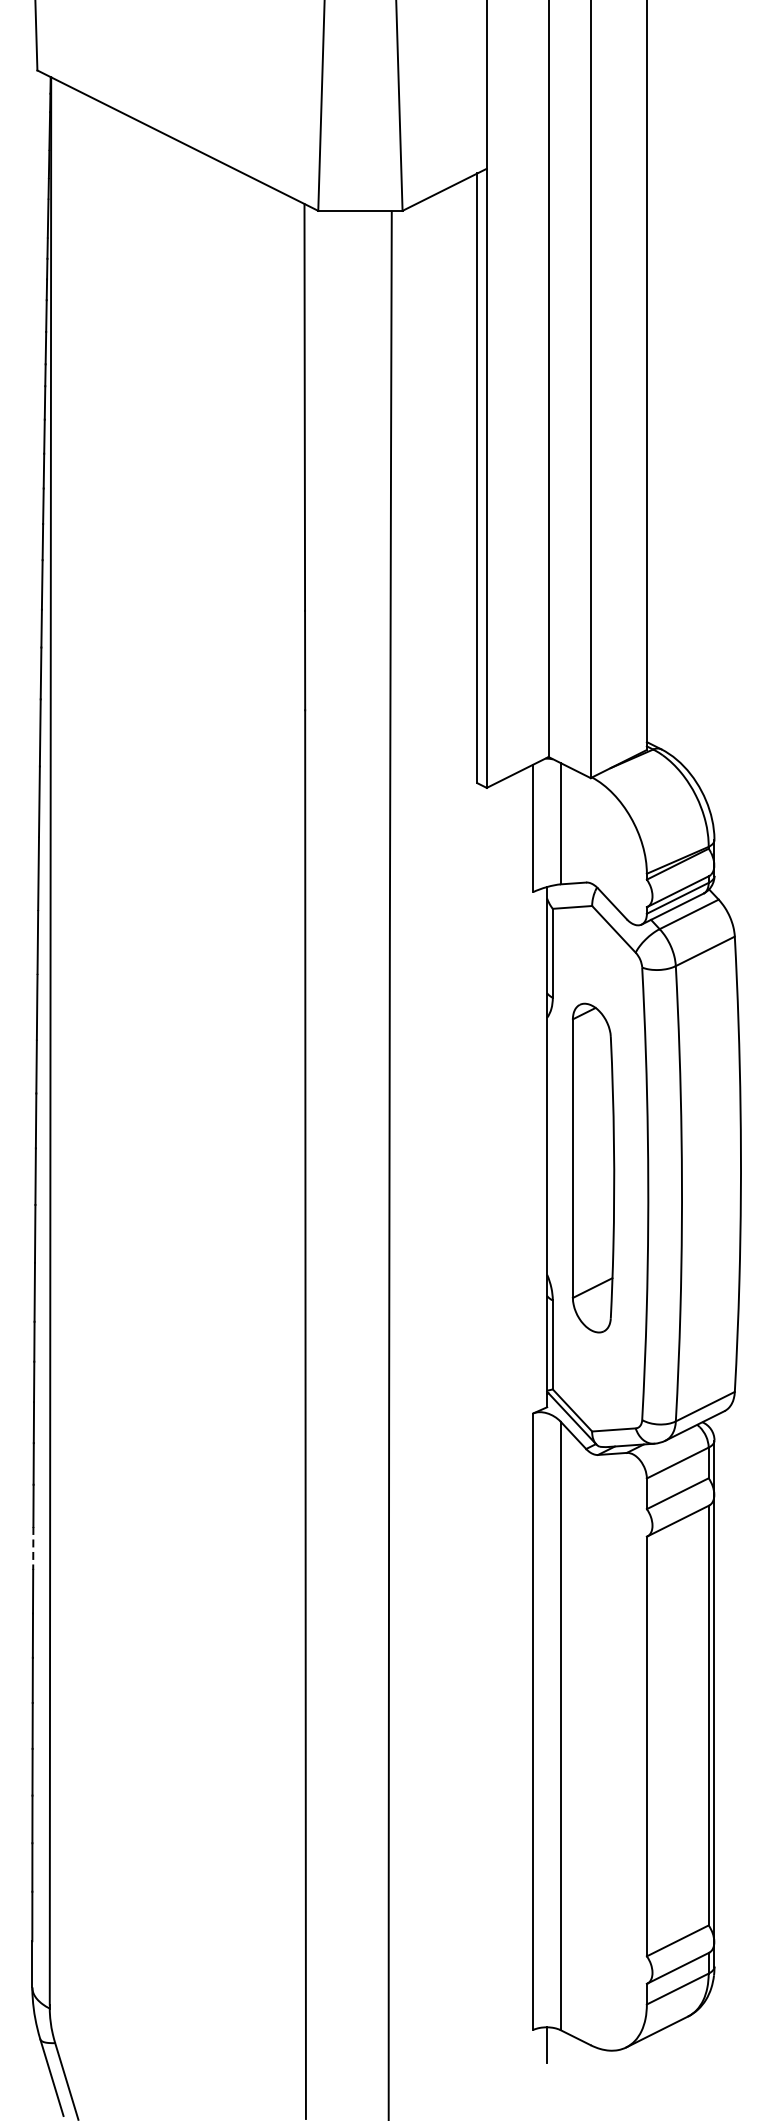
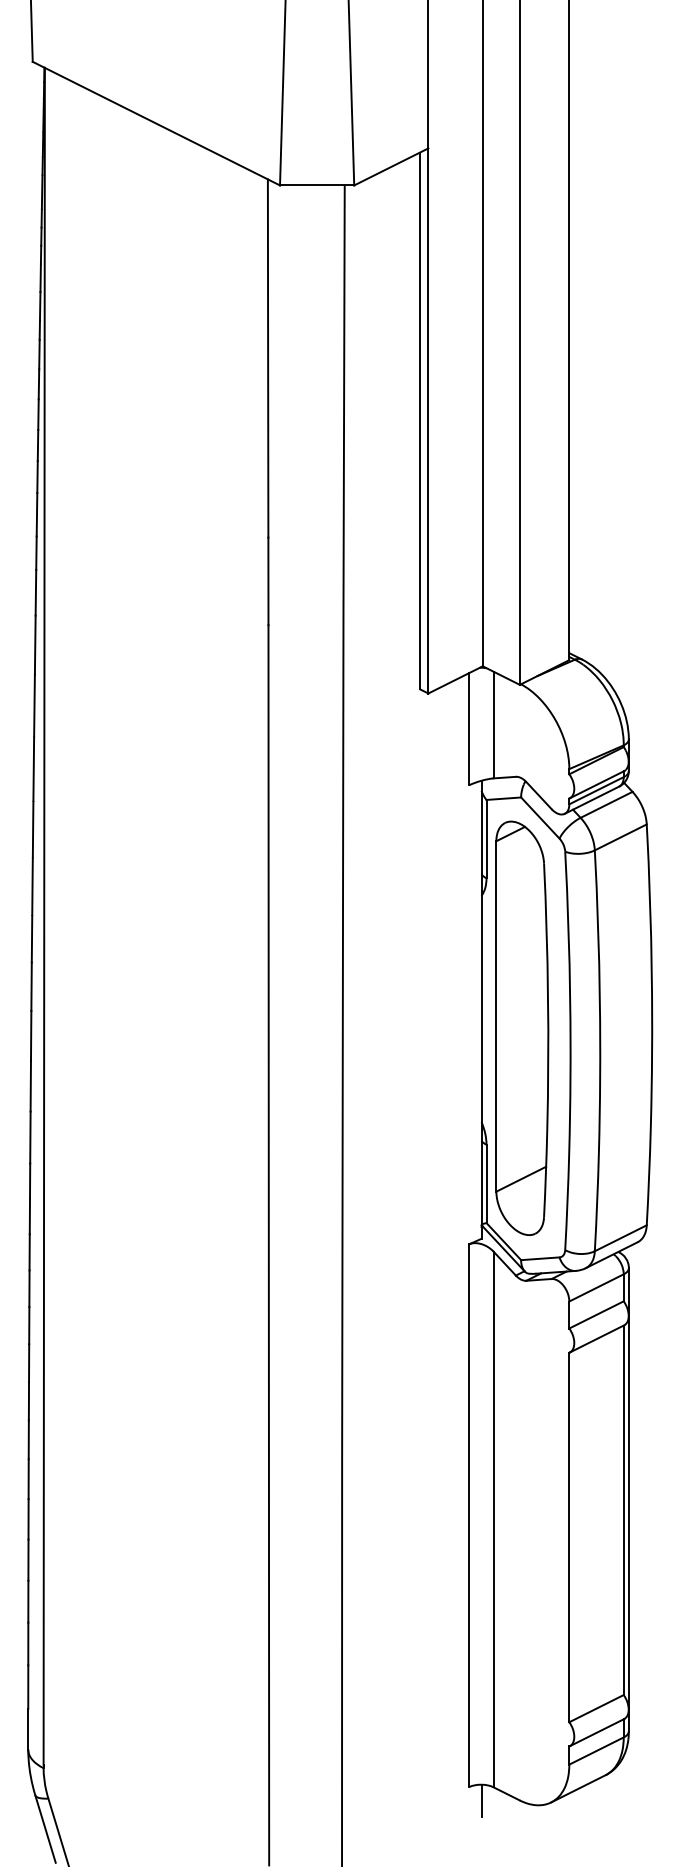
part: (593, 1167) -> (522, 1027), size x1.43
line: (33, 1548) -> (29, 1363), dashed -> solid

